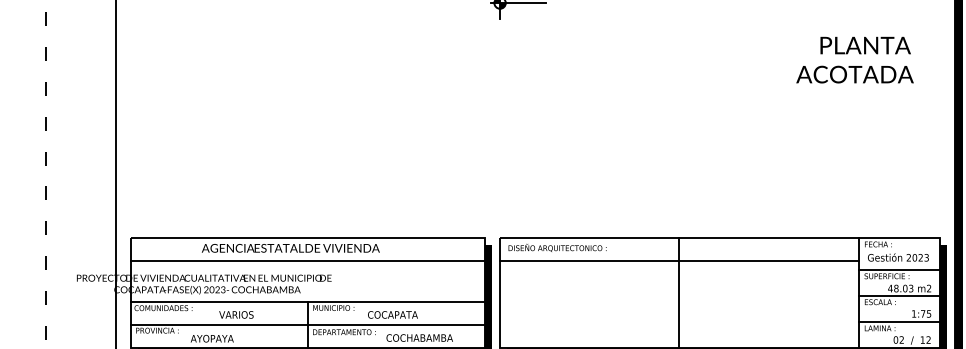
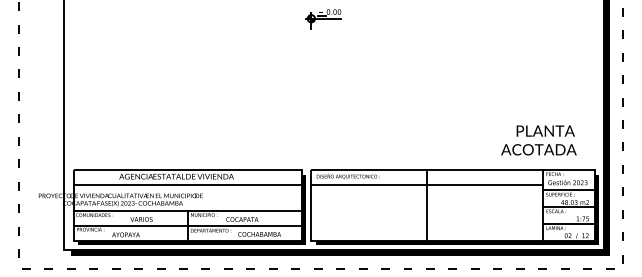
text: (854, 60) -> (538, 140), moved

